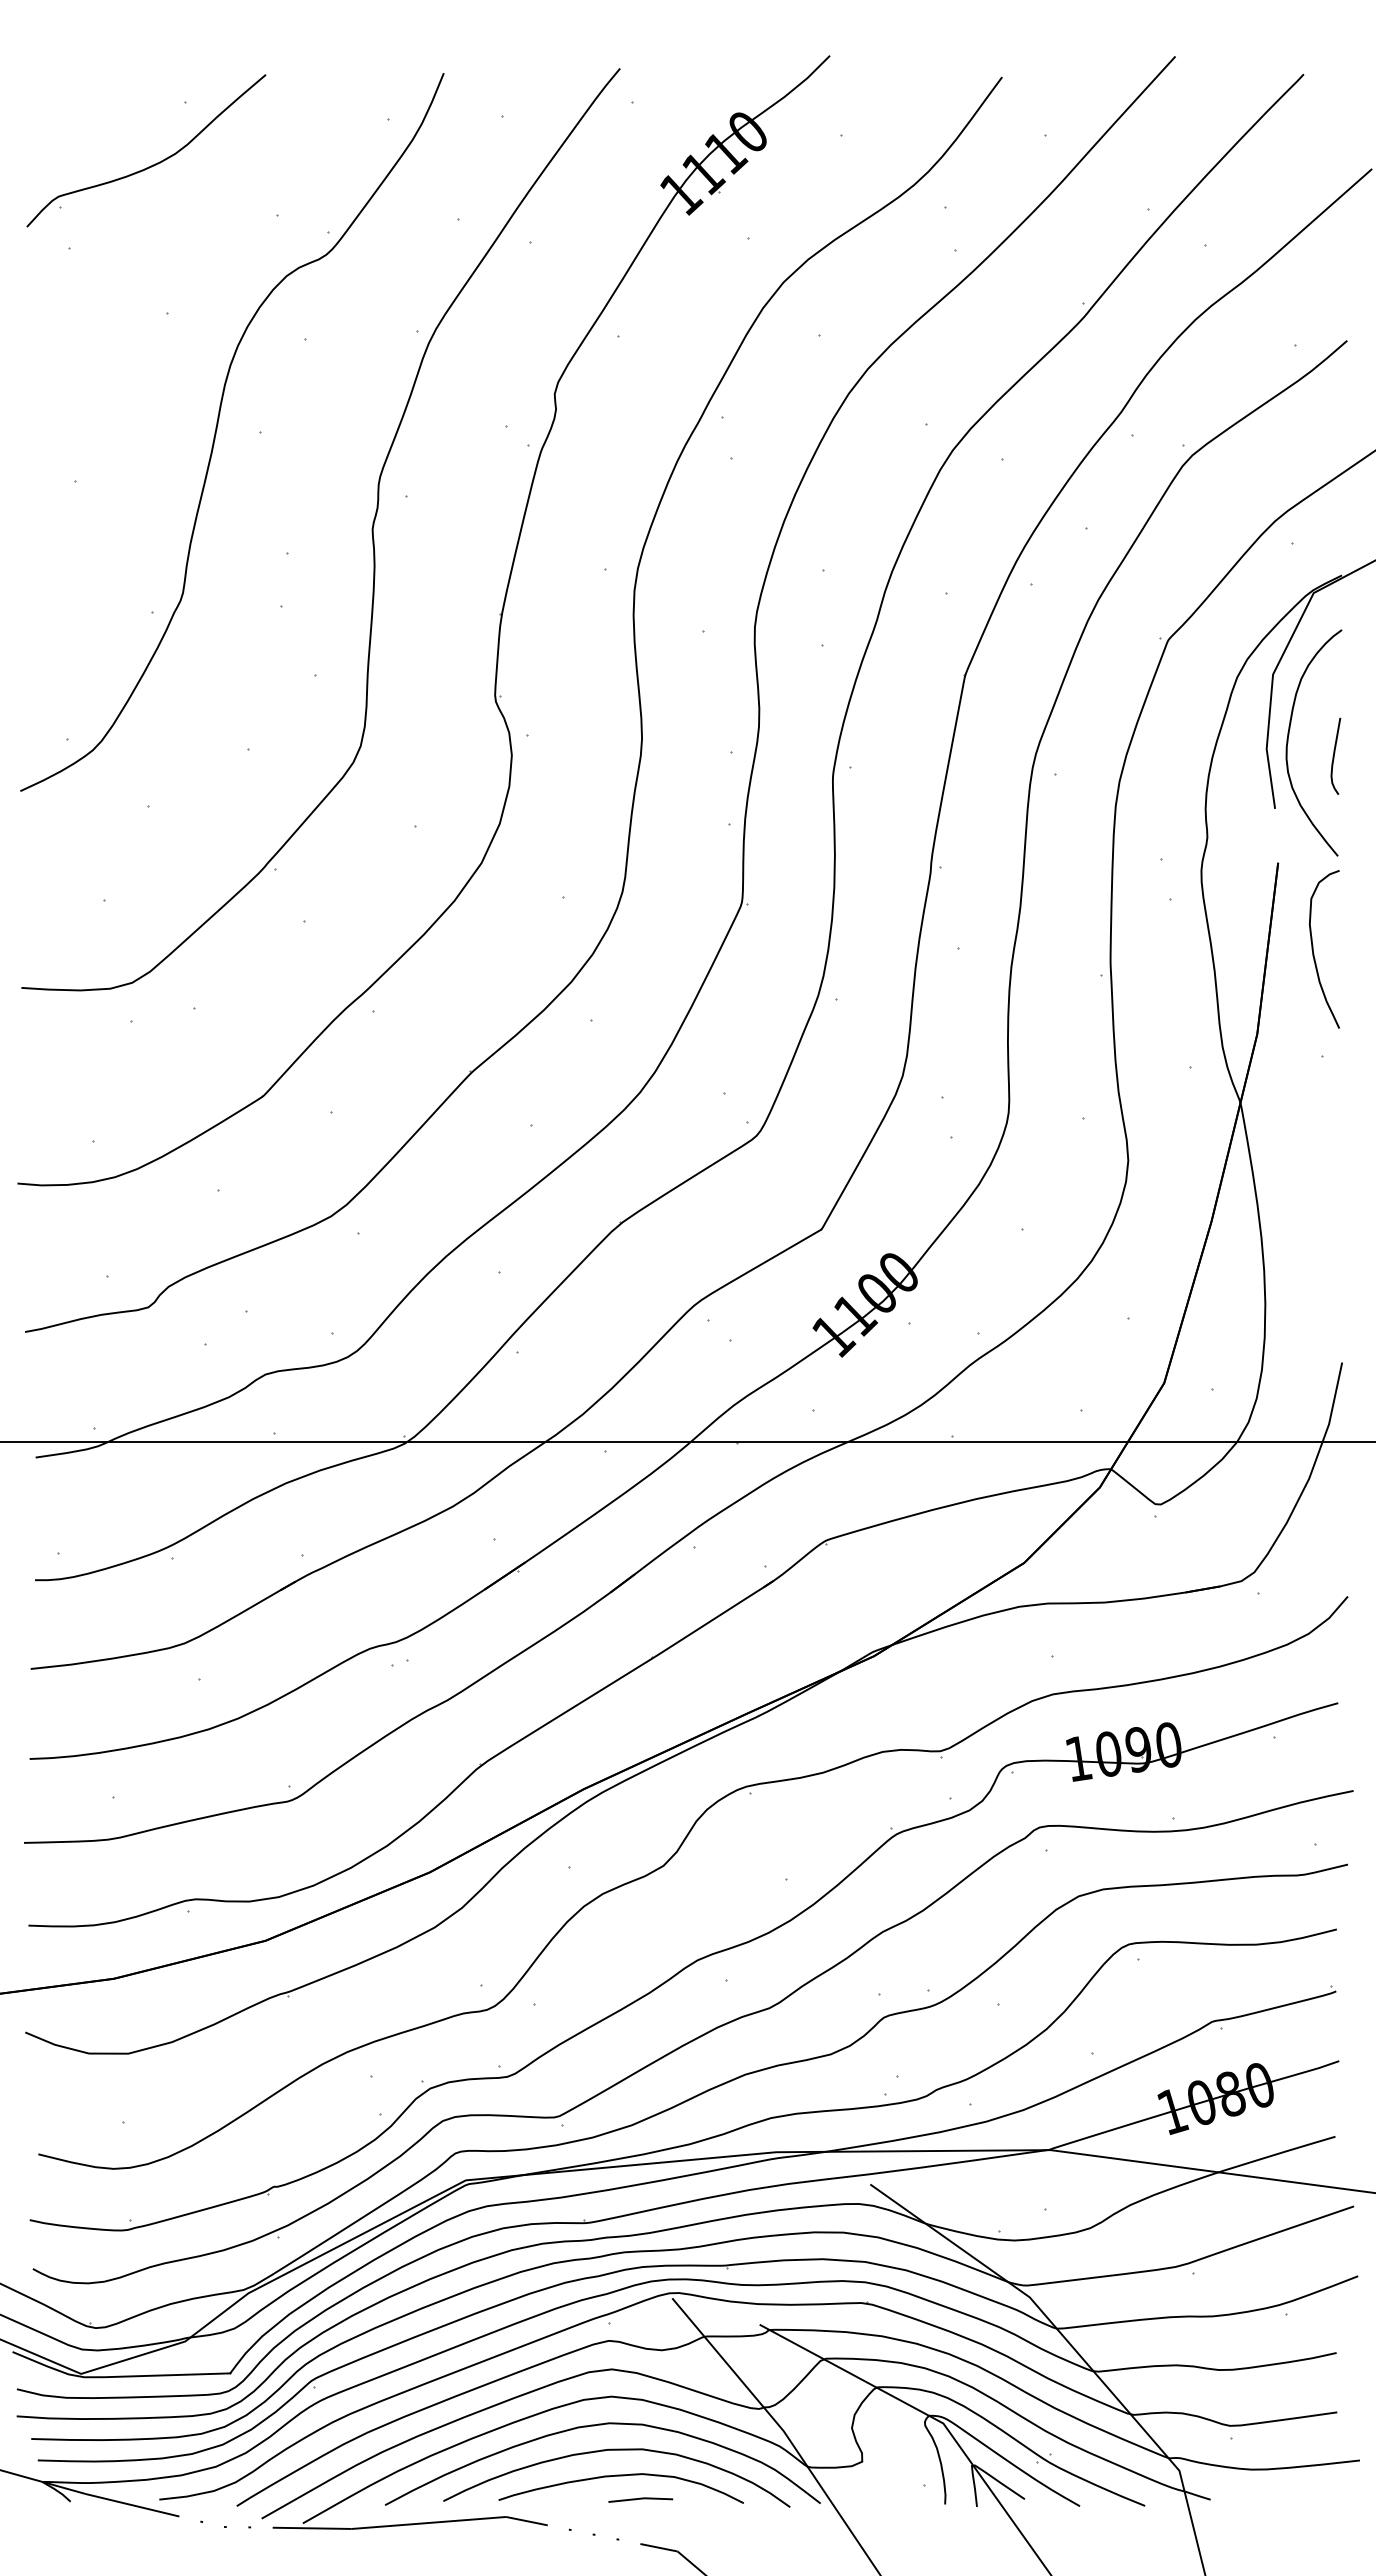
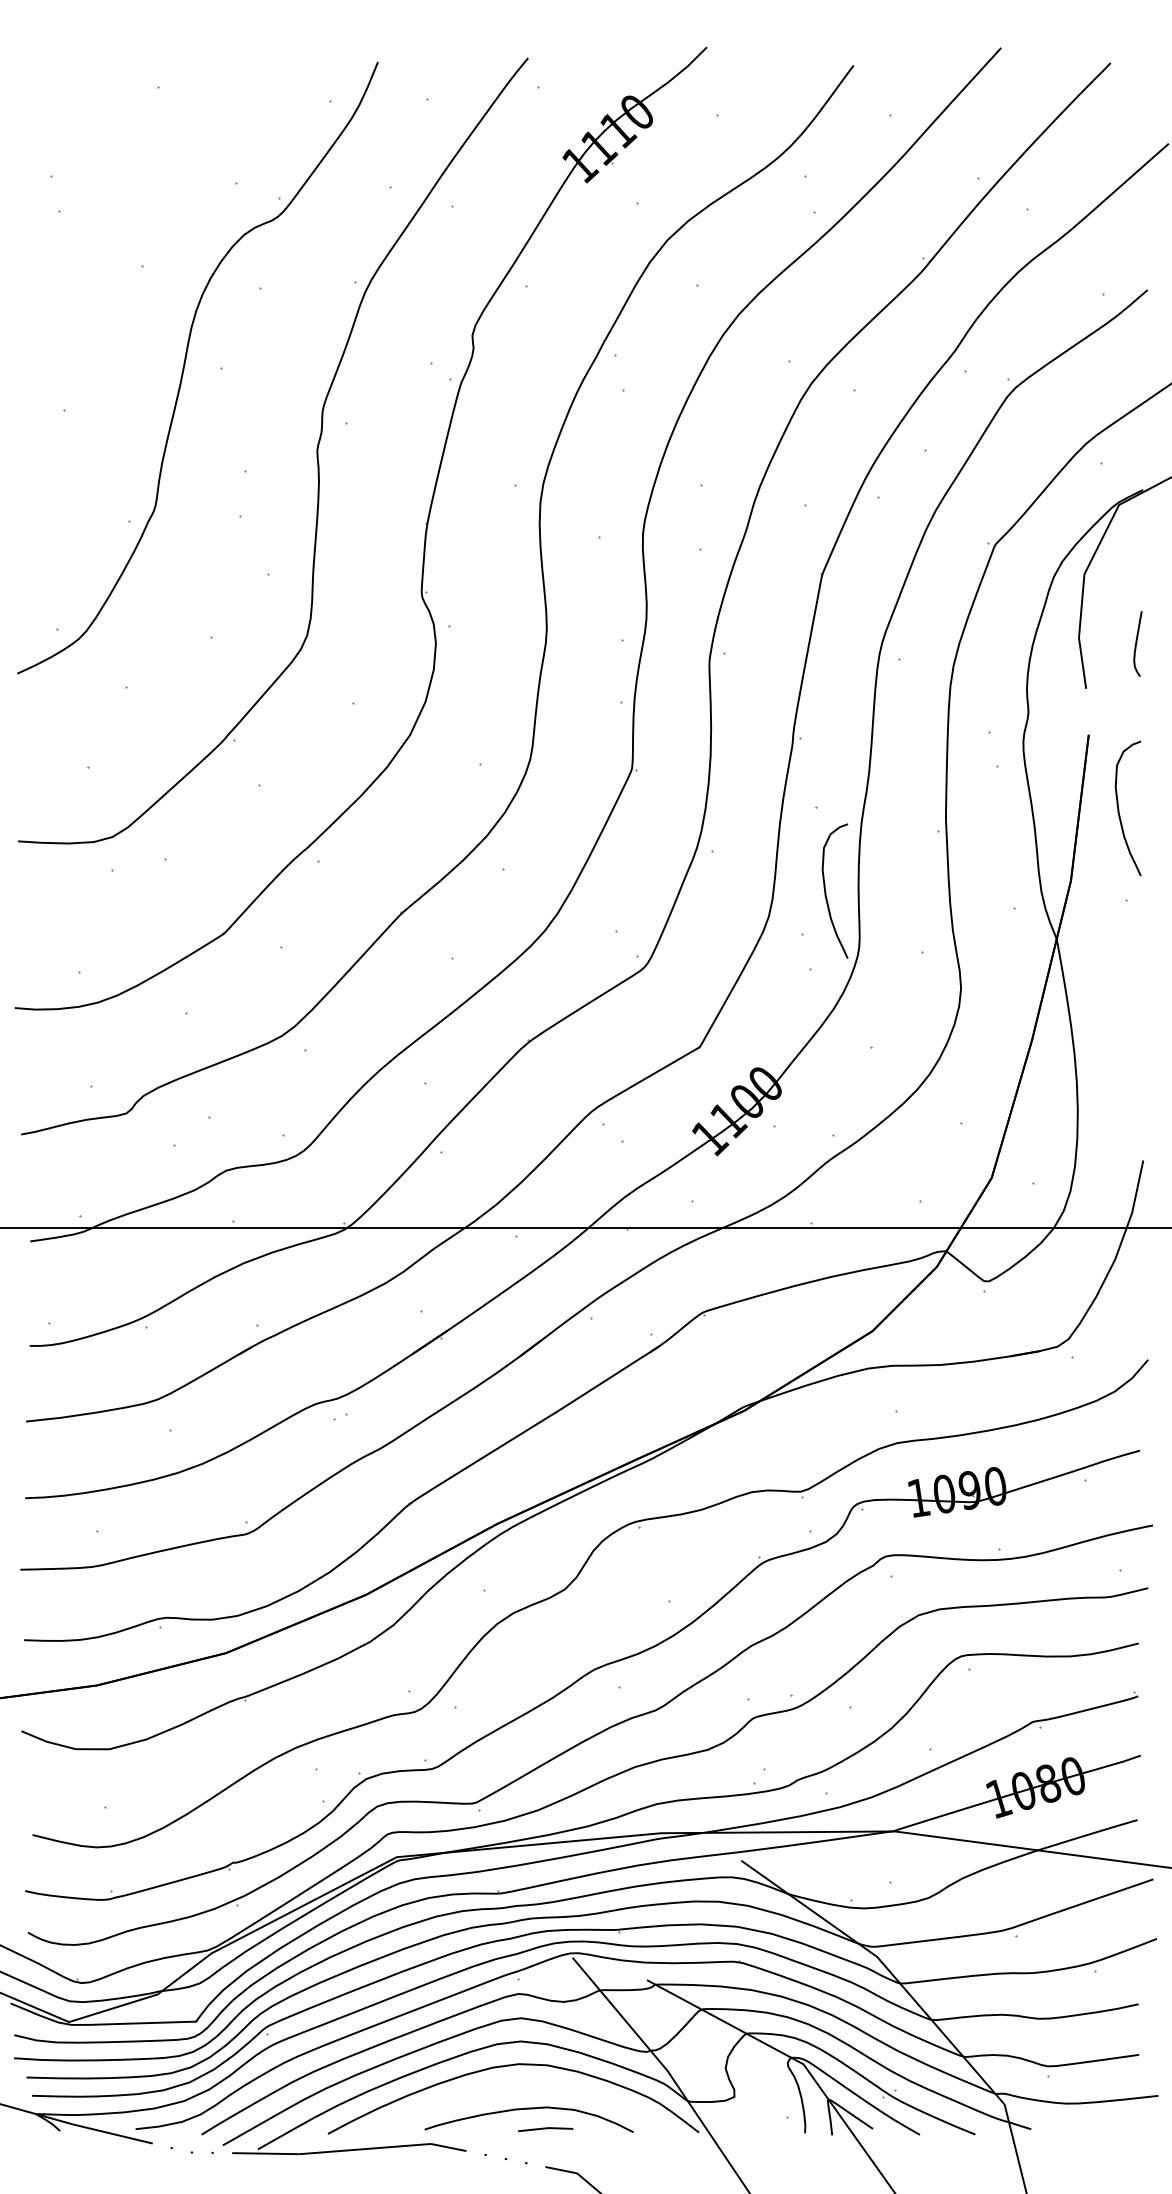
curve: (150, 165) -> (128, 140), removed
curve: (1289, 735) -> (1098, 626), removed
curve: (970, 1050) -> (826, 894), added
curve: (616, 2450) -> (525, 2087), removed

